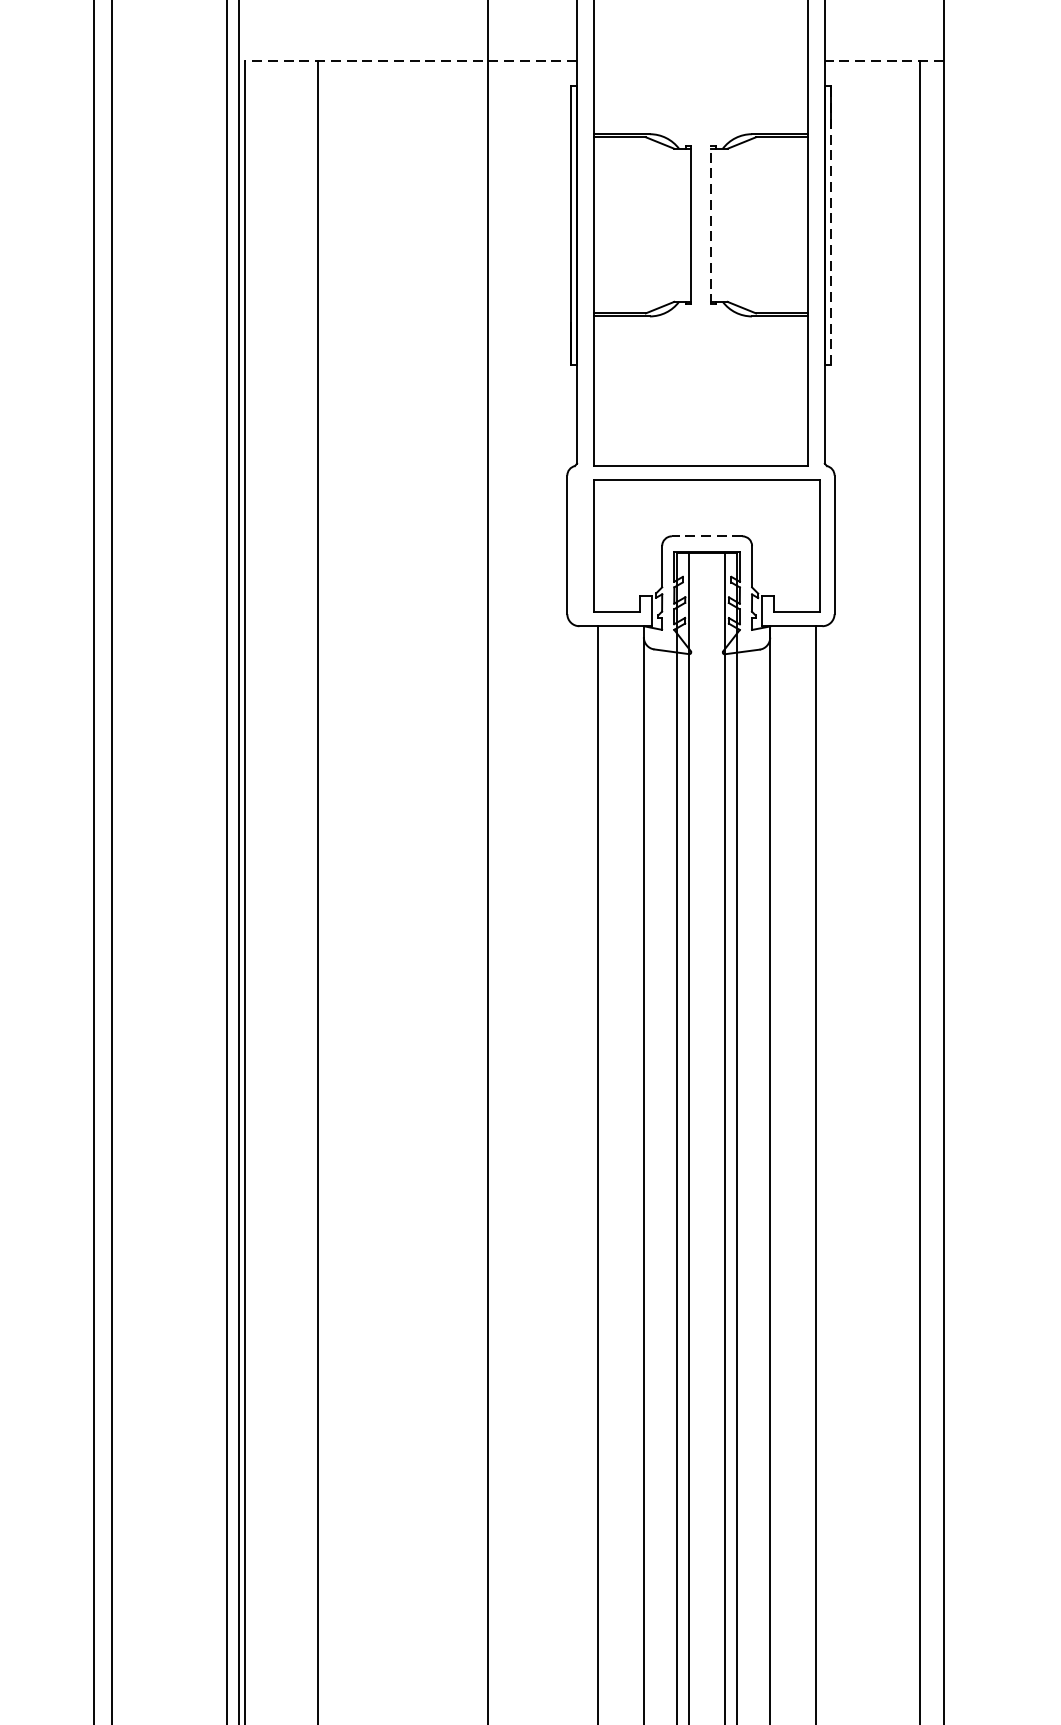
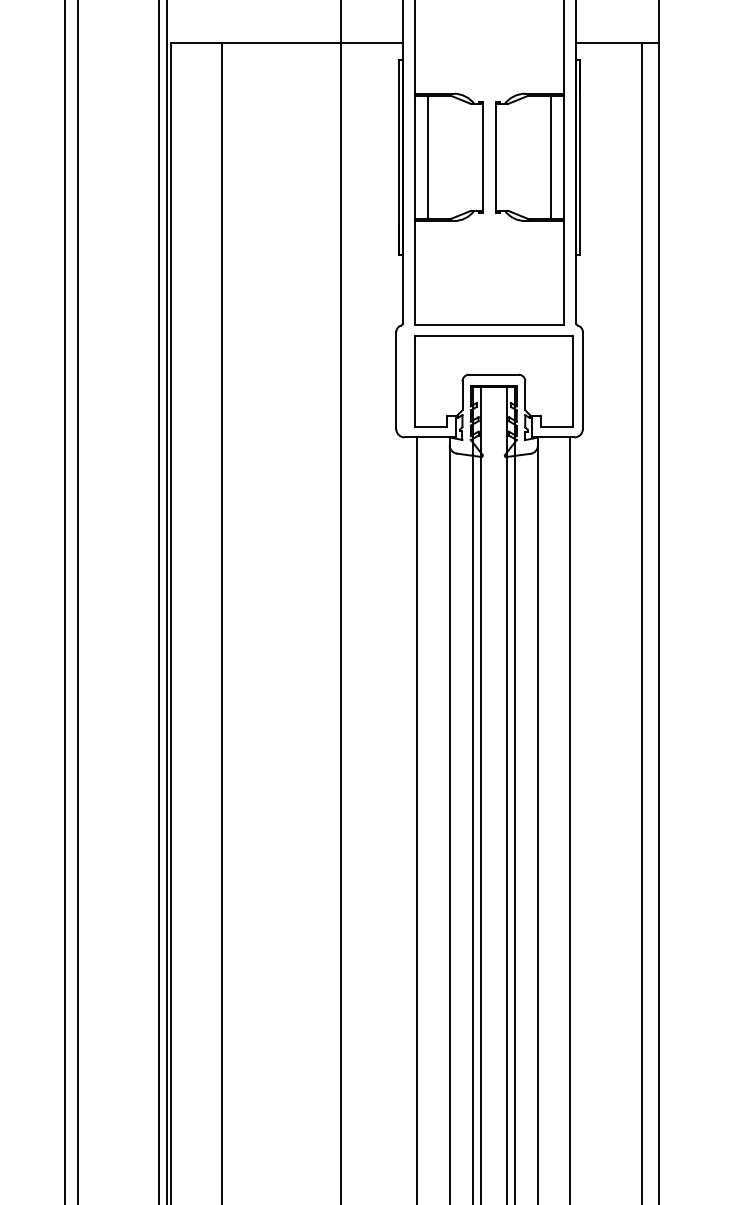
line: (411, 60) -> (287, 42), dashed -> solid
line: (884, 60) -> (617, 42), dashed -> solid
line: (613, 224) -> (428, 156), added
line: (710, 224) -> (496, 156), dashed -> solid
line: (788, 224) -> (550, 156), added
line: (831, 225) -> (580, 157), dashed -> solid
line: (706, 536) -> (493, 374), dashed -> solid

